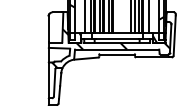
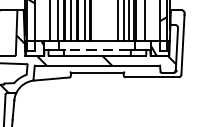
line: (117, 38) -> (97, 49), solid -> dashed

